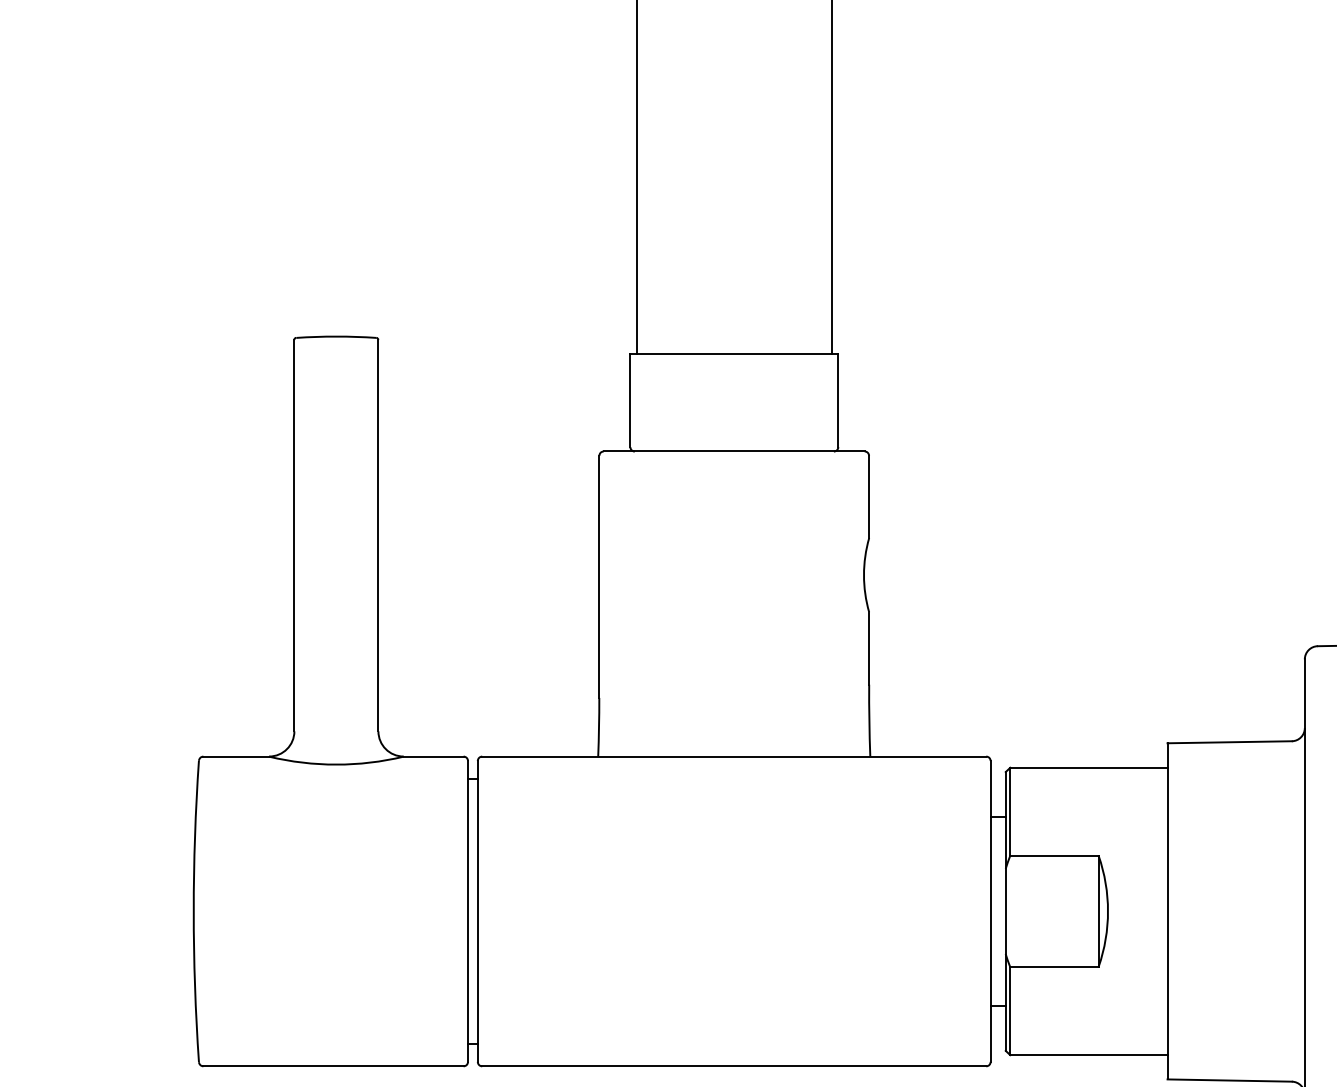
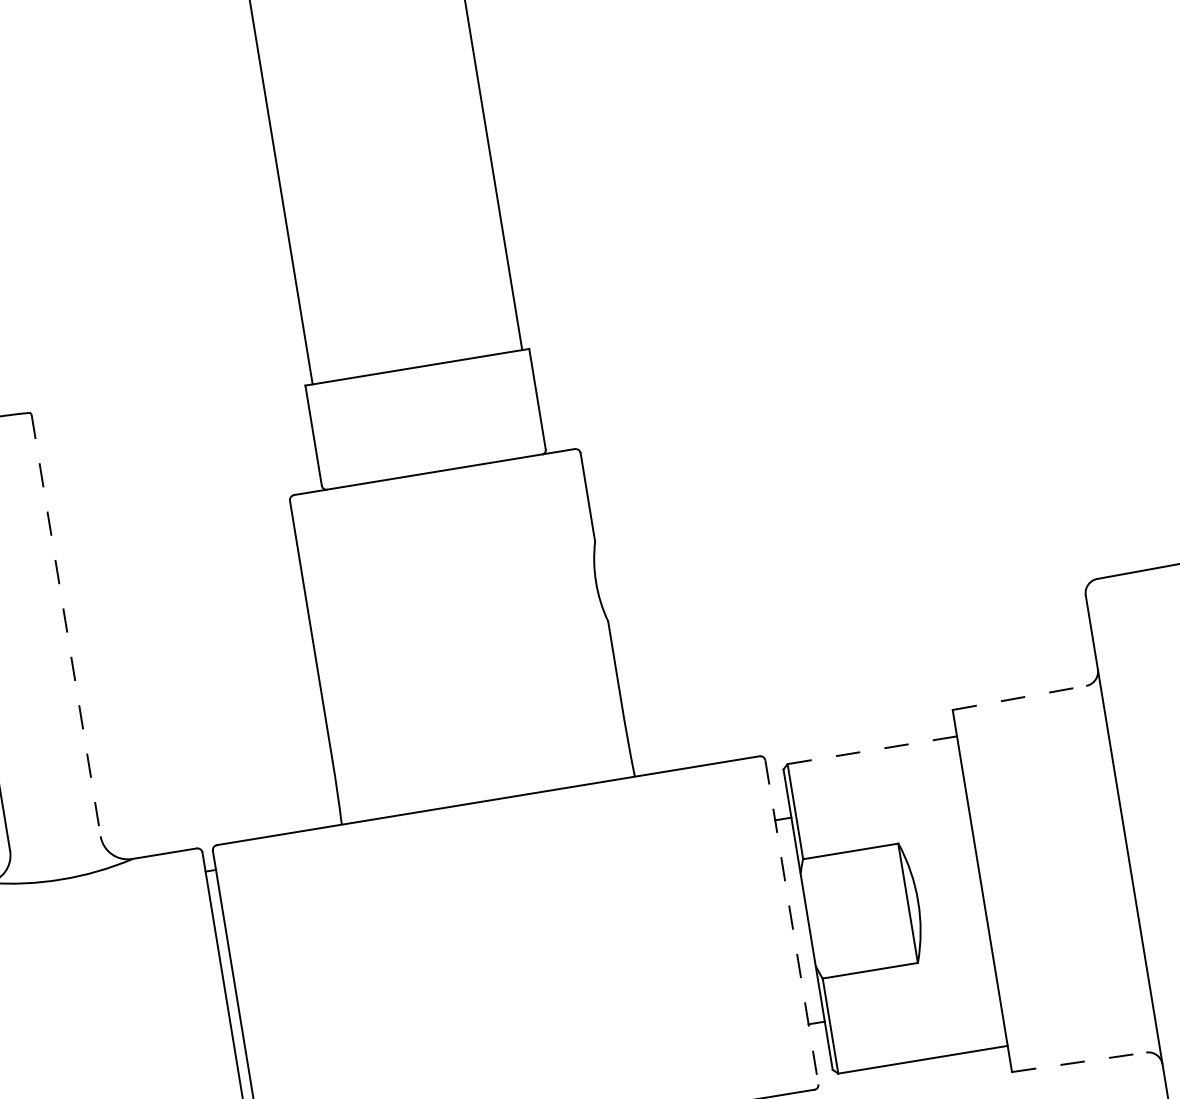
line: (378, 535) -> (66, 625), solid -> dashed
line: (1230, 742) -> (1020, 698), solid -> dashed
line: (1088, 767) -> (871, 750), solid -> dashed
line: (990, 911) -> (791, 922), solid -> dashed
line: (1230, 1080) -> (1079, 1062), solid -> dashed

